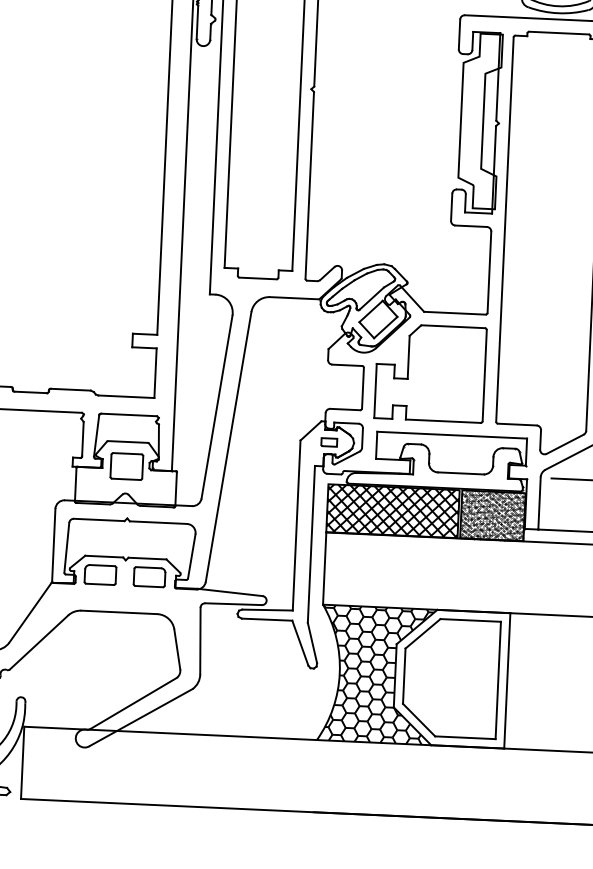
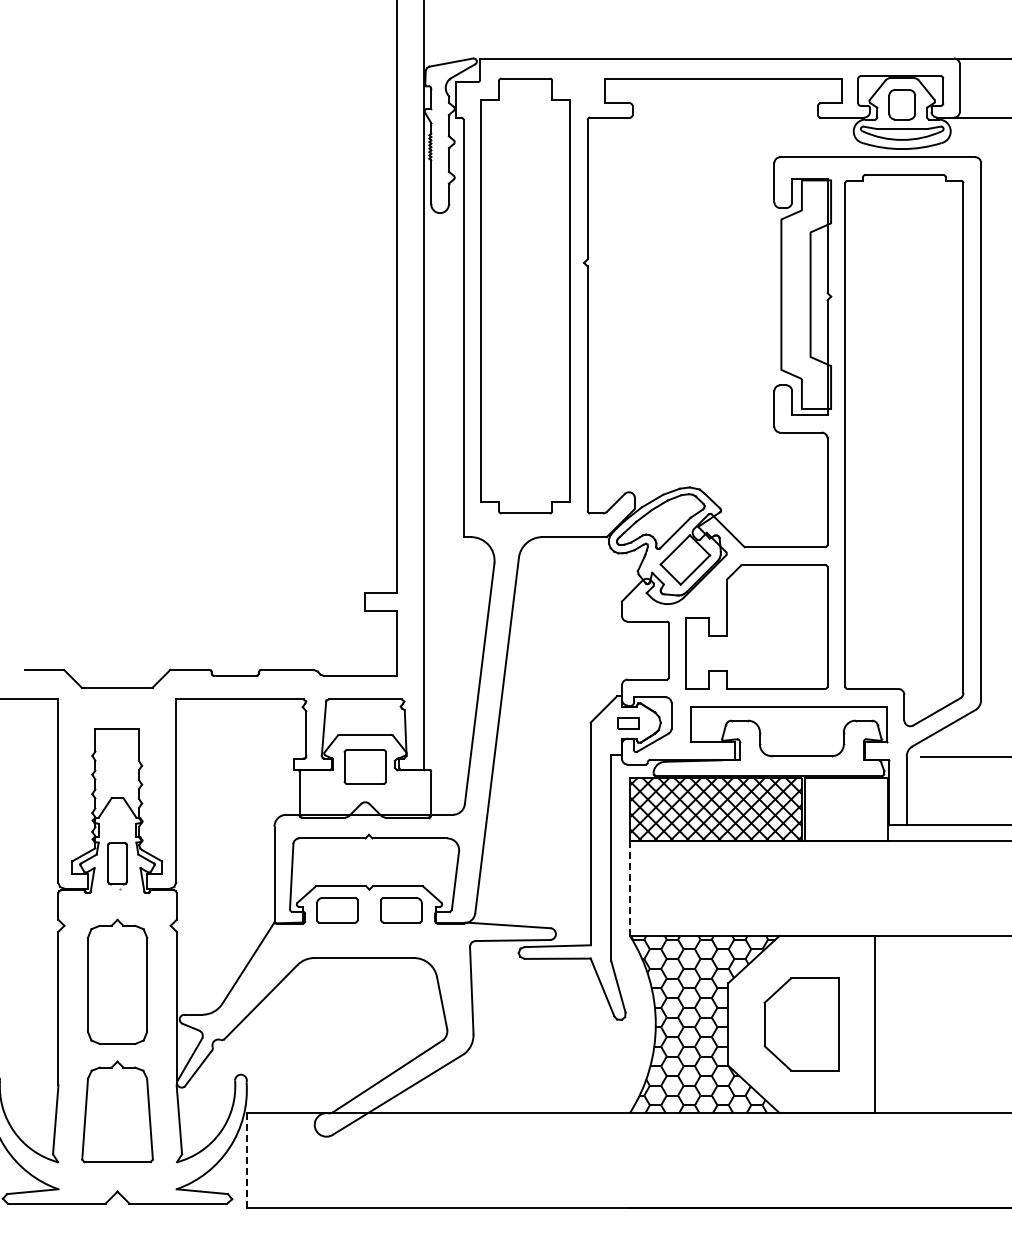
hatch: (492, 515) -> (846, 809), removed
line: (324, 568) -> (629, 888), solid -> dashed
part: (451, 678) -> (801, 1024), size x0.6
line: (22, 762) -> (246, 1160), solid -> dashed

